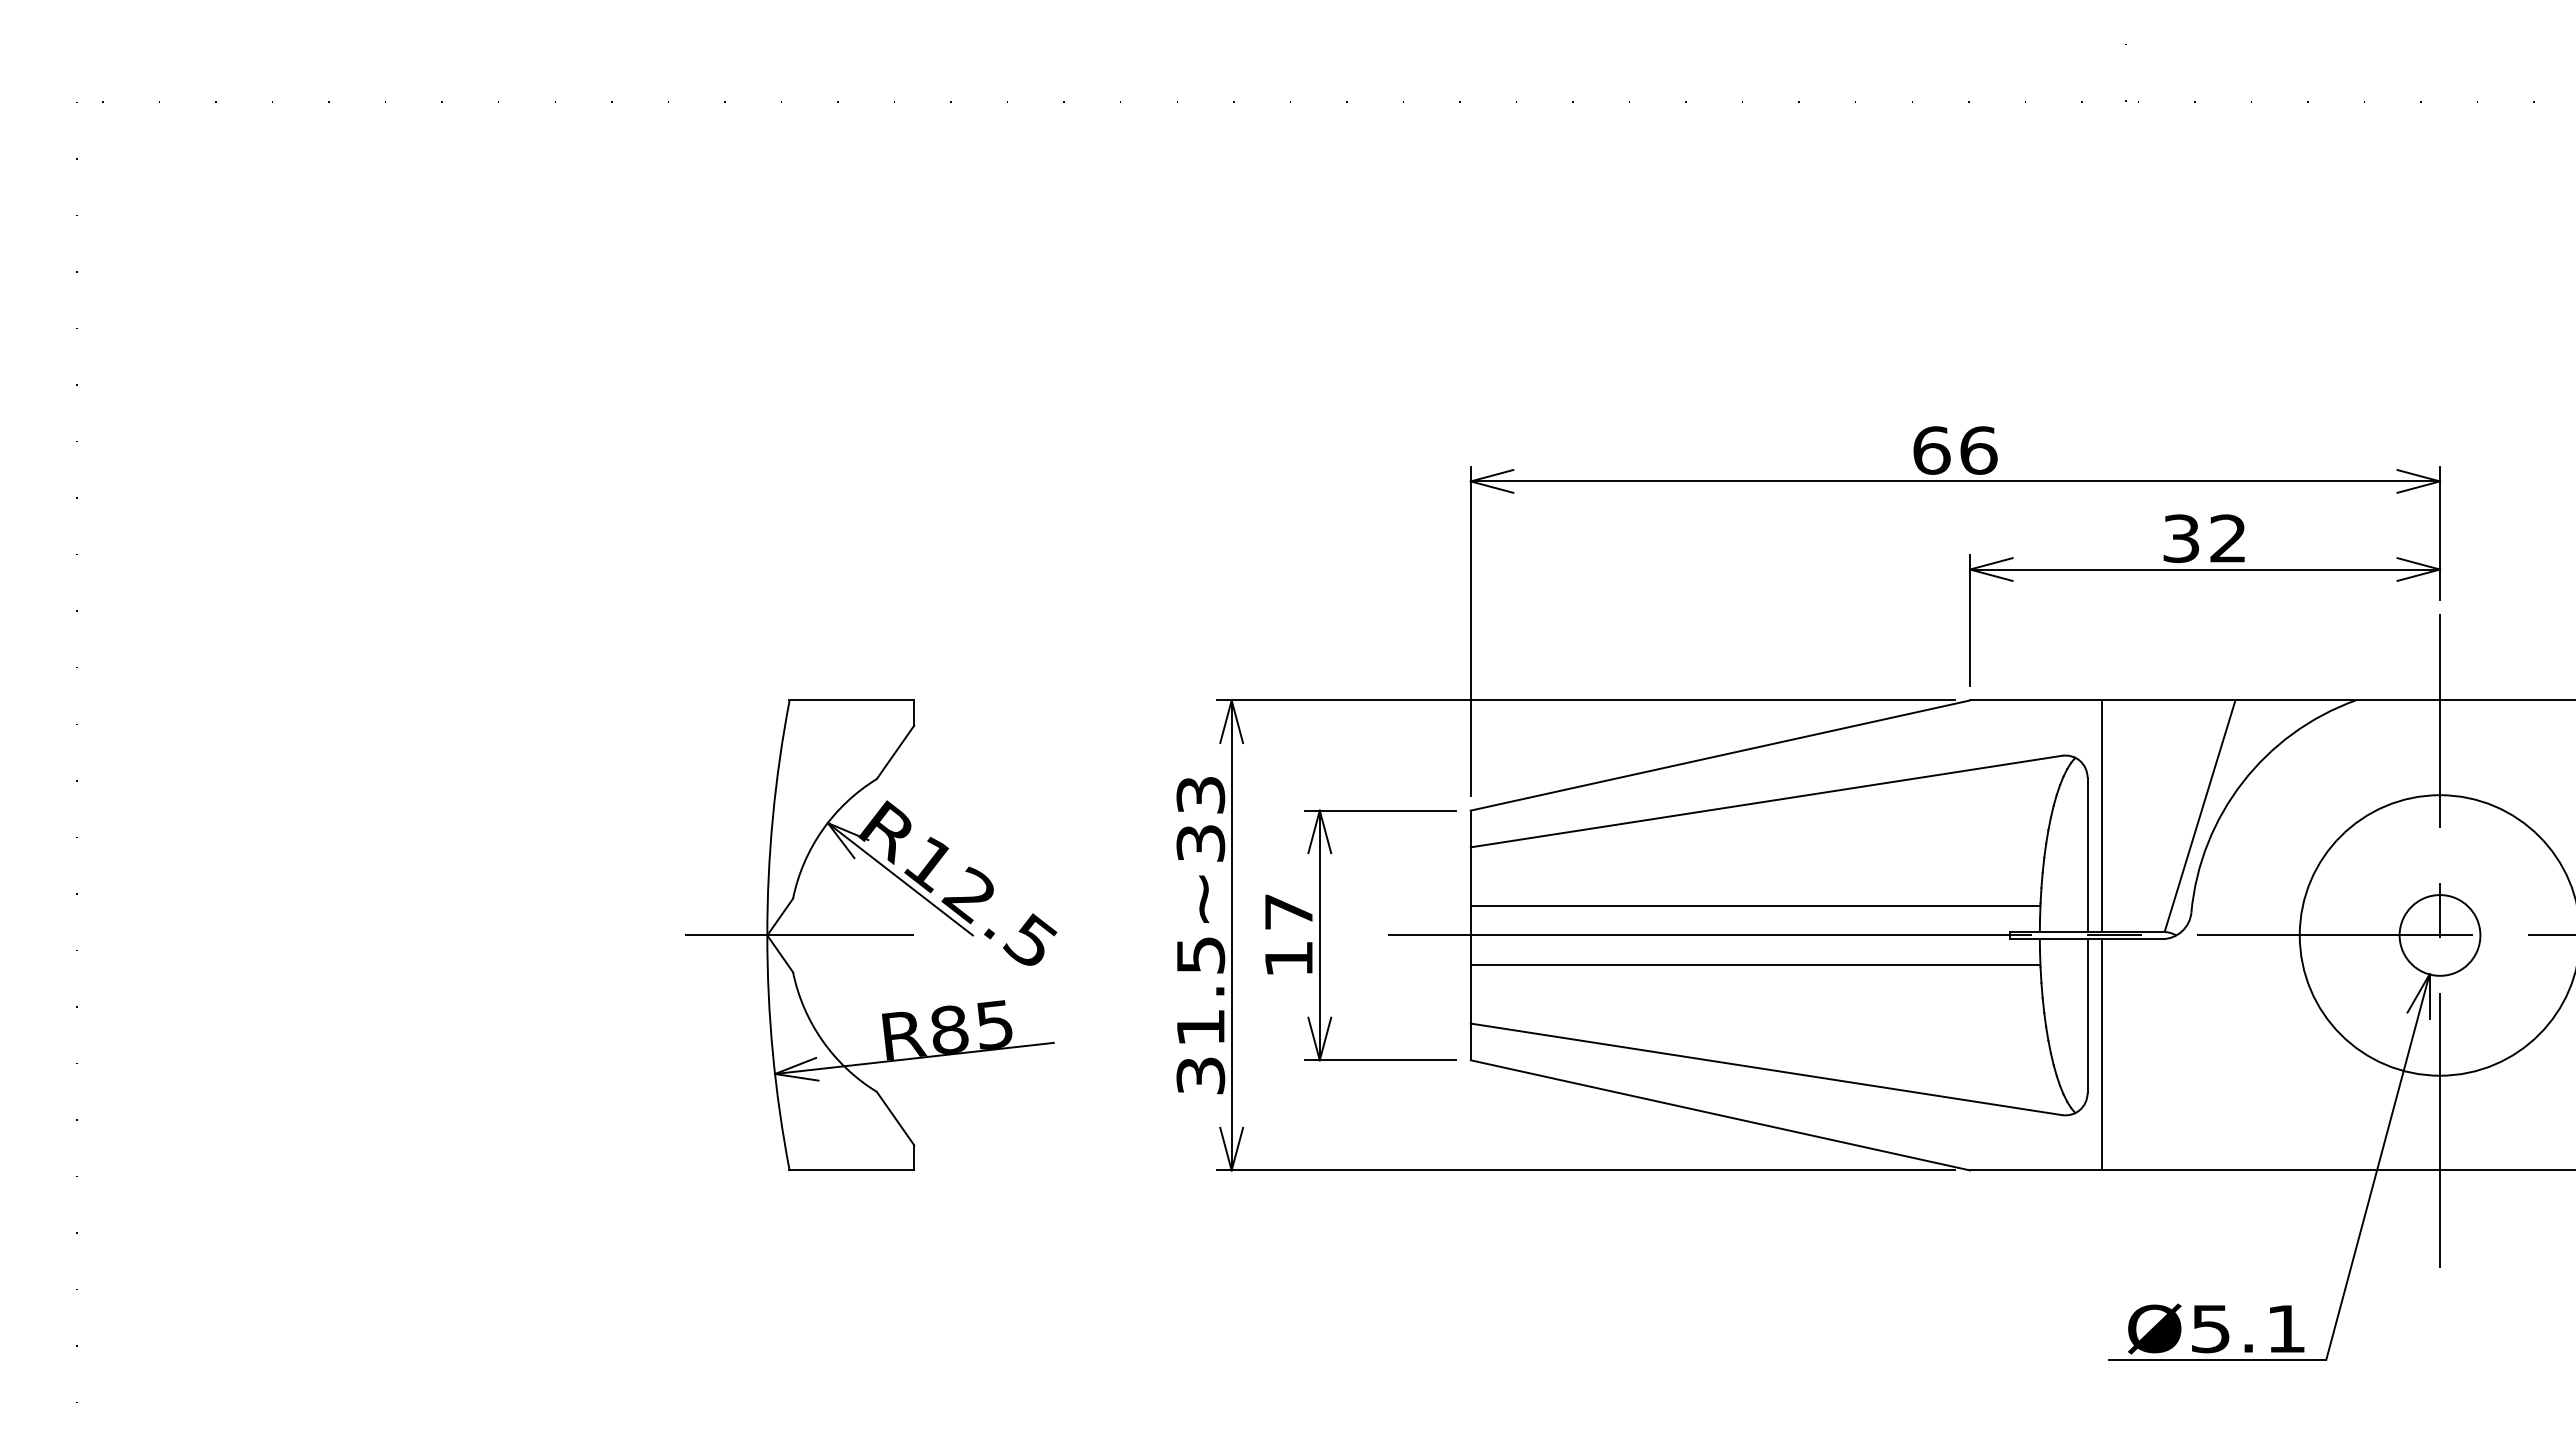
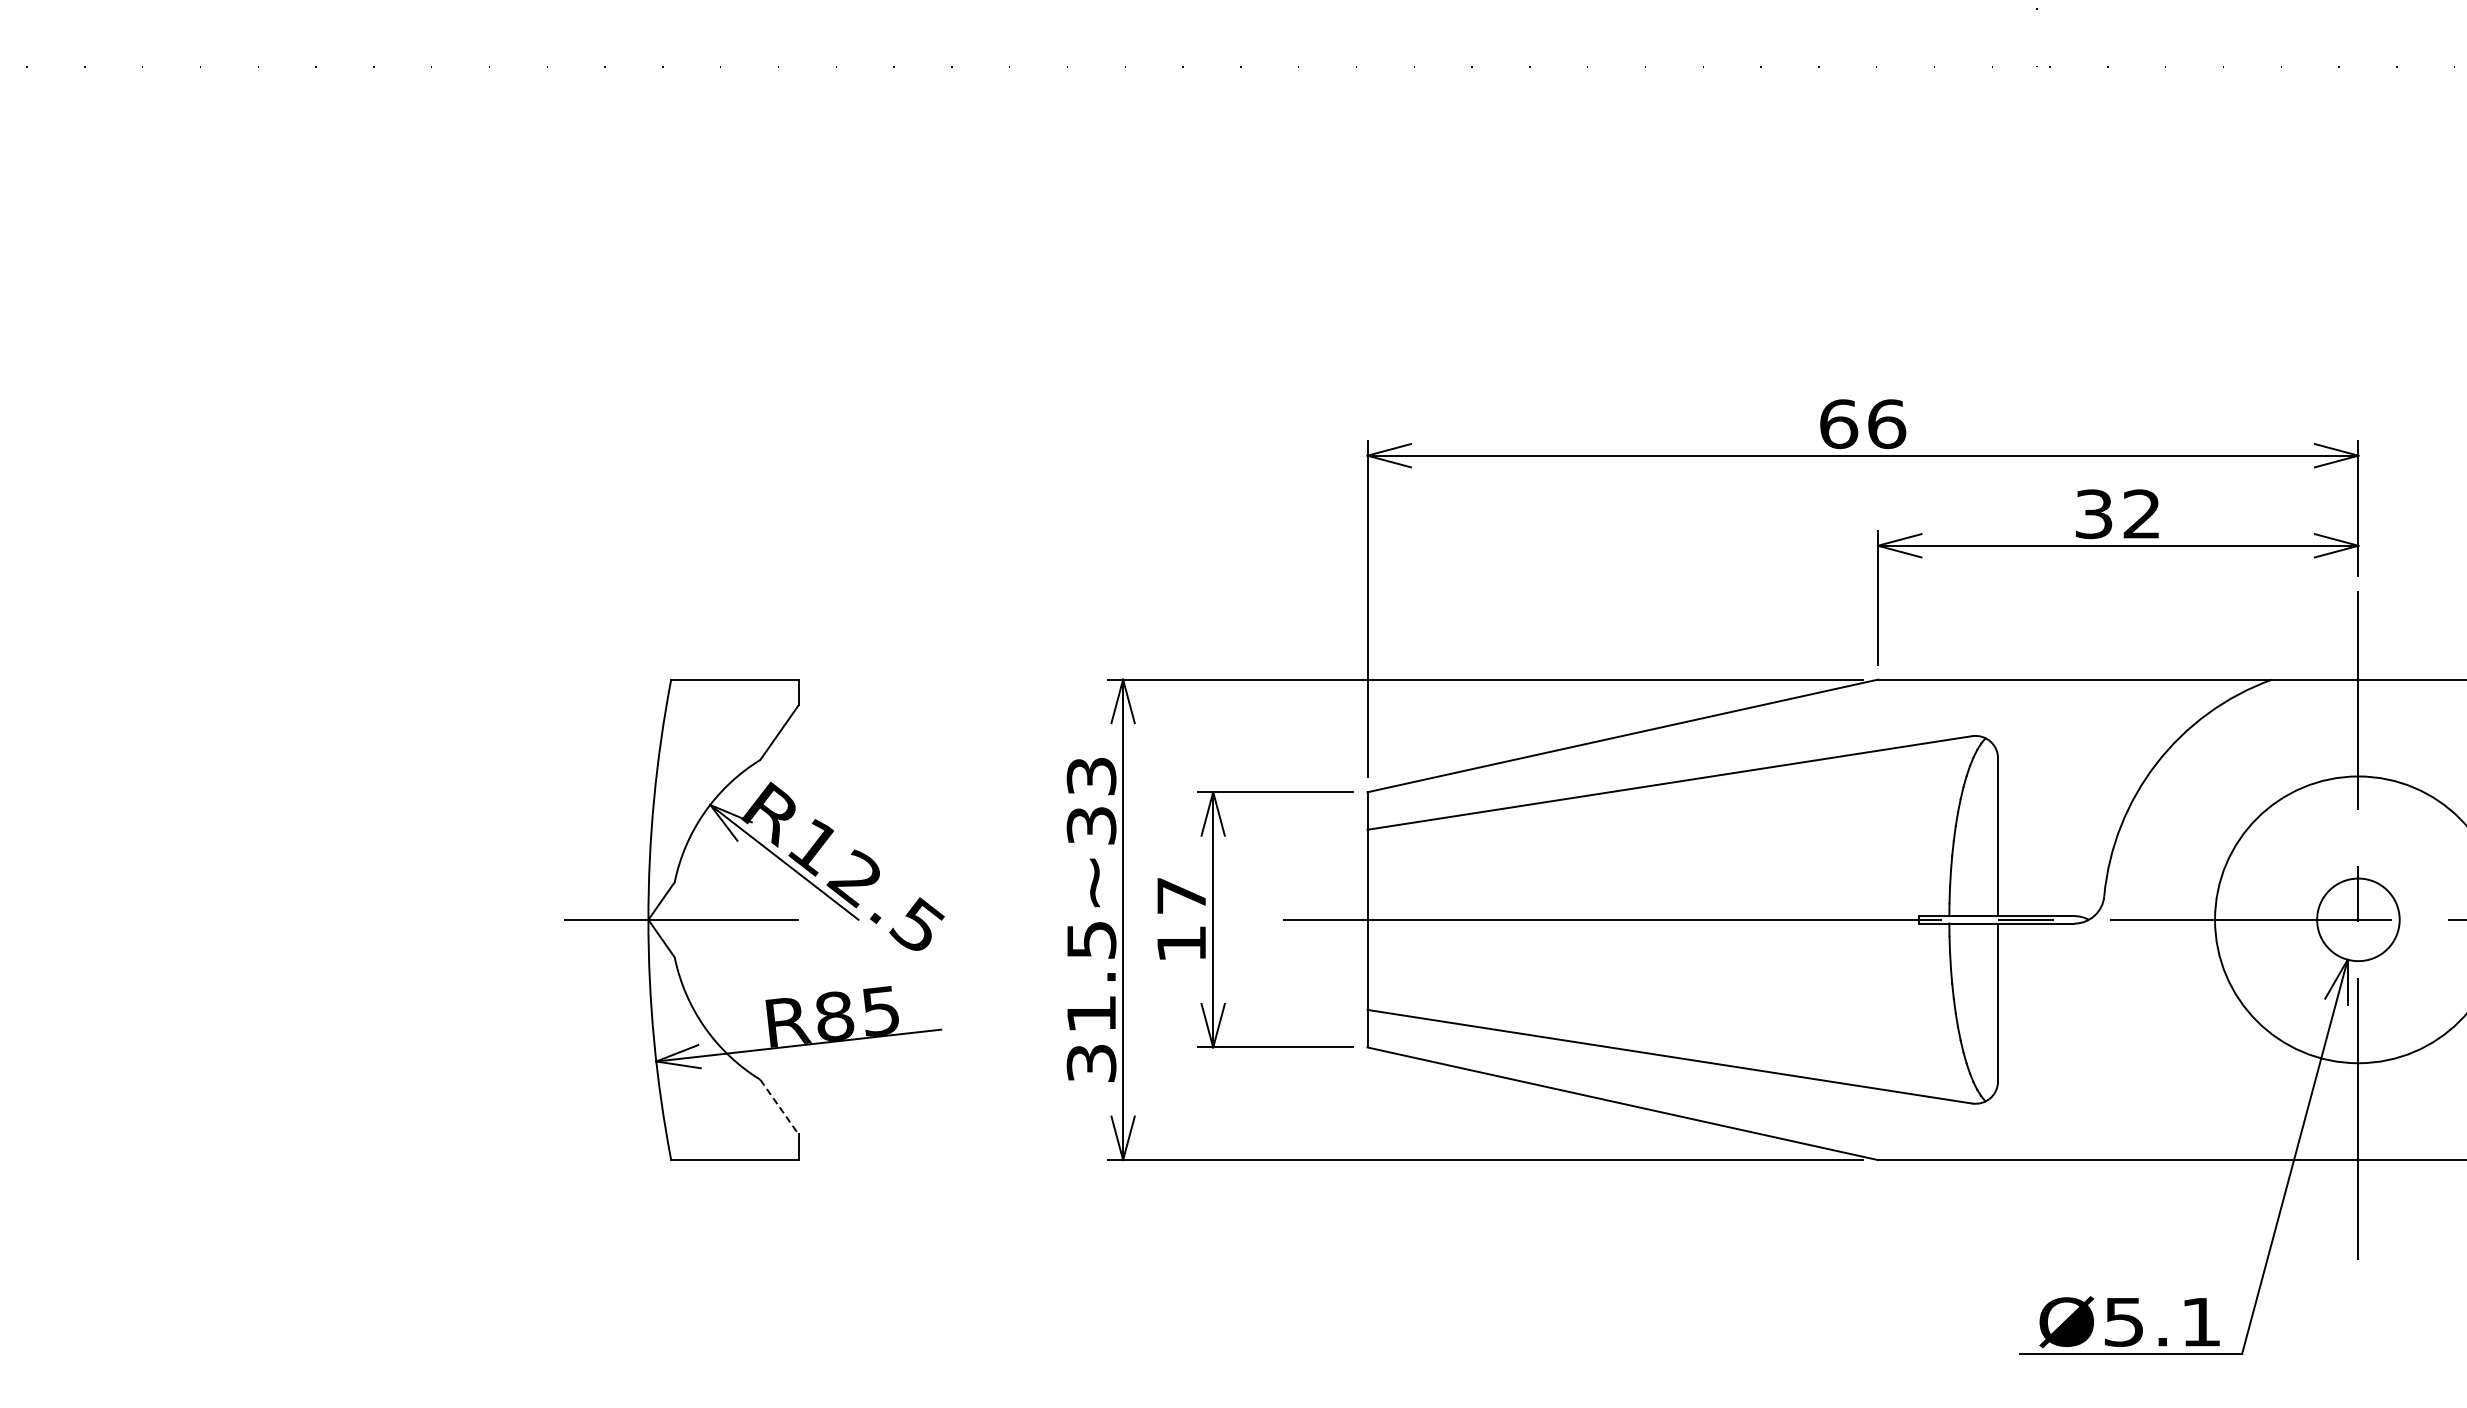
line: (2102, 815) -> (2013, 797), removed
line: (2199, 815) -> (2112, 797), removed
line: (1754, 906) -> (1657, 890), removed
line: (1754, 964) -> (1657, 949), removed
line: (2102, 1054) -> (2013, 1041), removed
line: (895, 1118) -> (779, 1106), solid -> dashed

